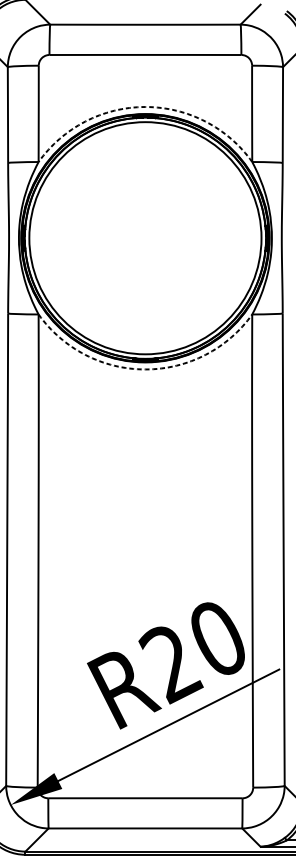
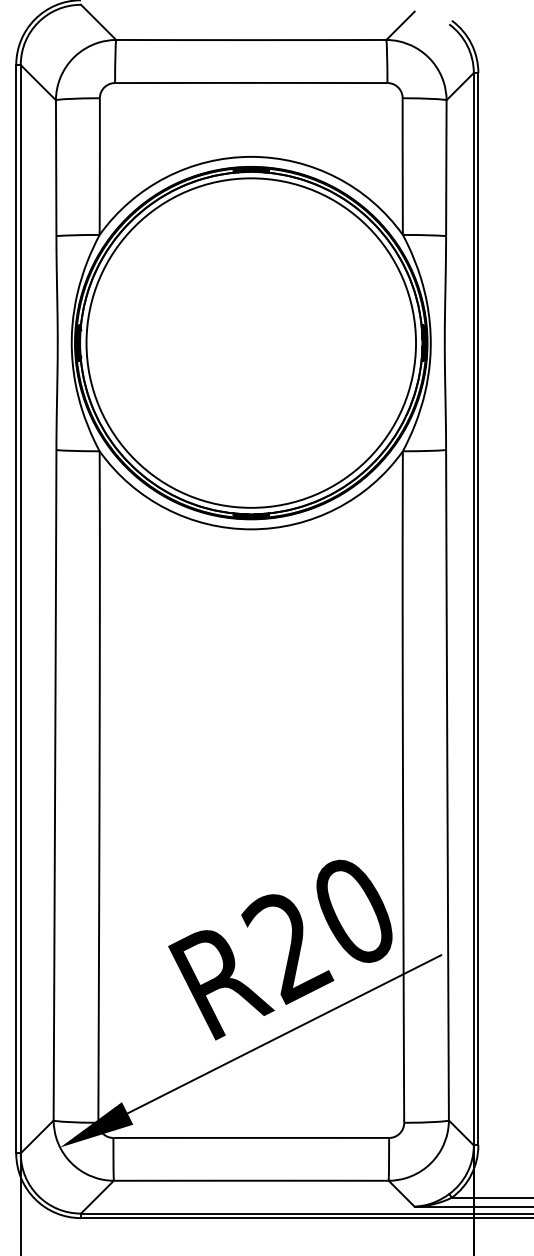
arc: (145, 106) -> (251, 156), dashed -> solid
arc: (145, 369) -> (251, 529), dashed -> solid

